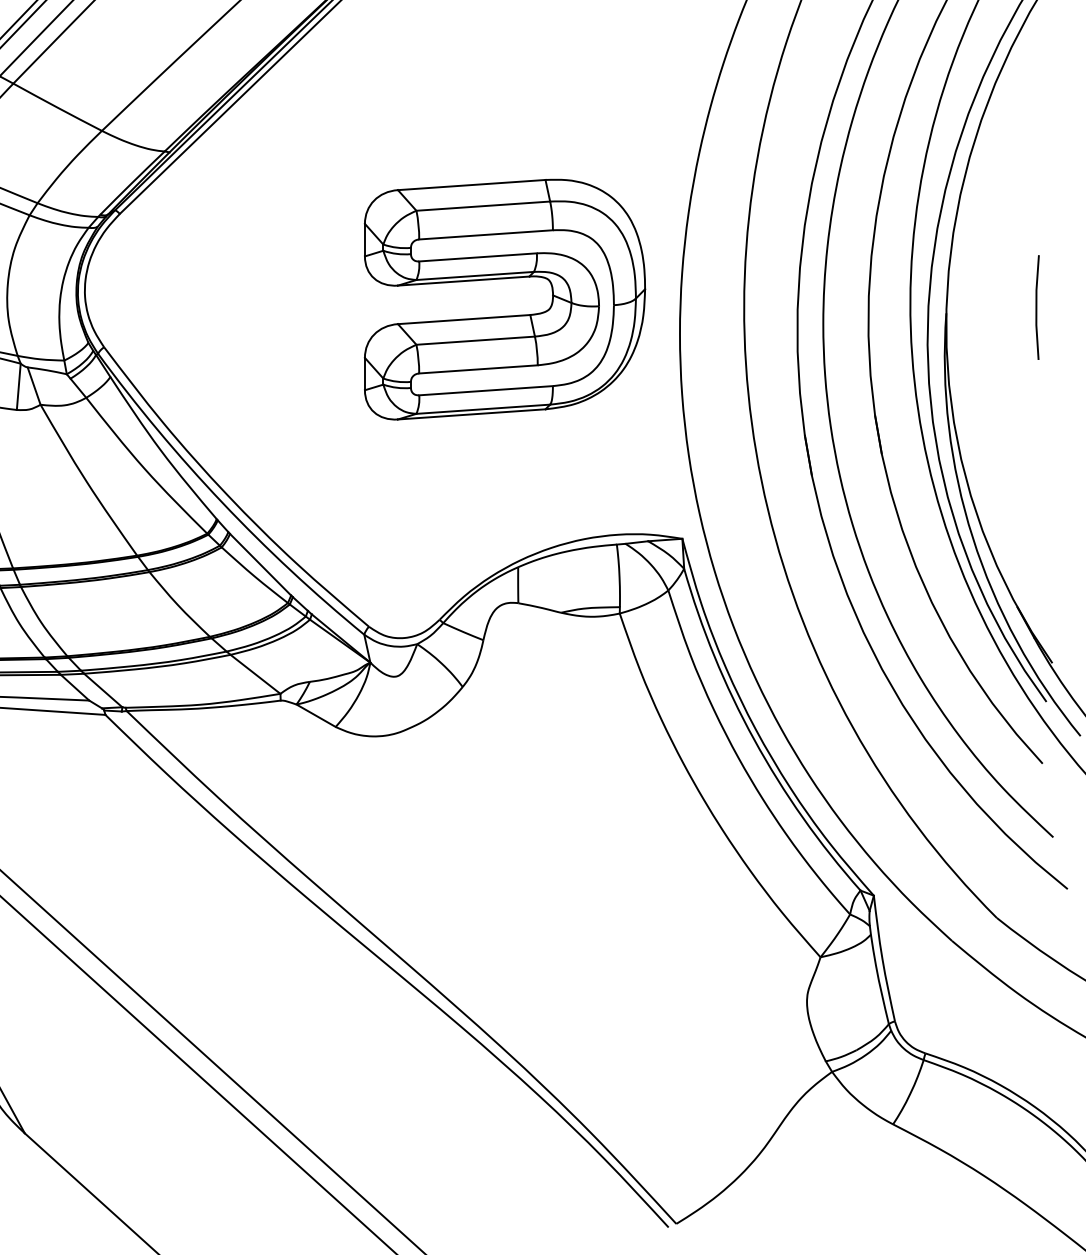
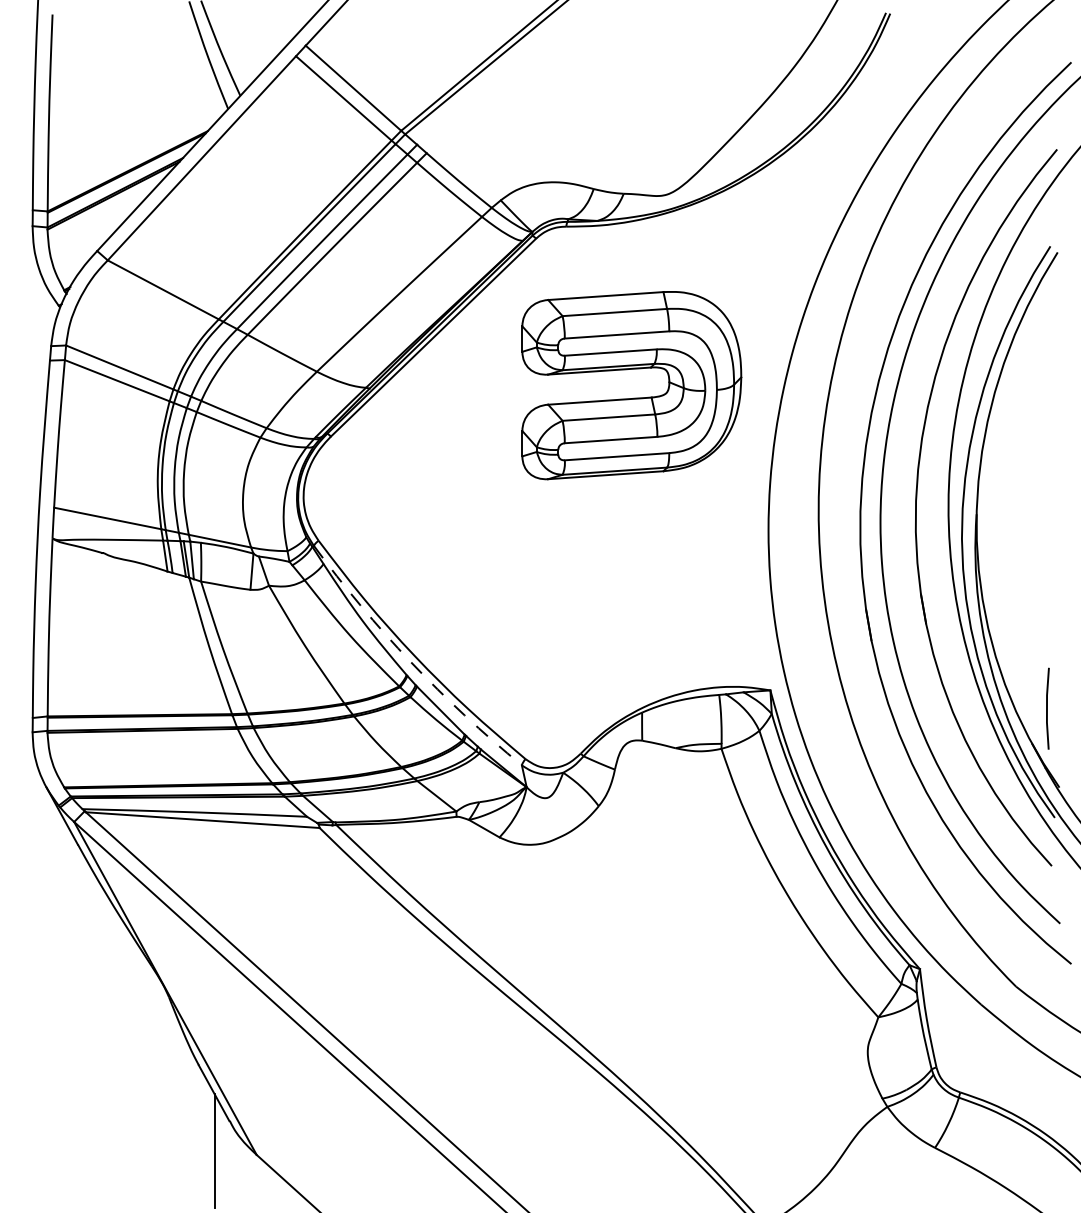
line: (1037, 307) -> (1047, 708), moved
part: (507, 314) -> (633, 397), moved
arc: (222, 503) -> (411, 662), solid -> dashed

